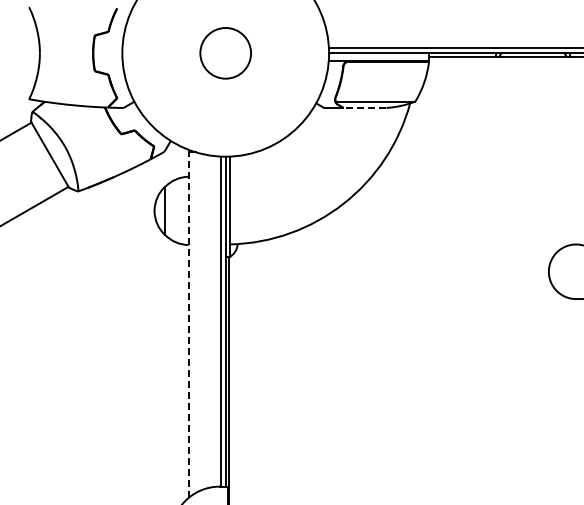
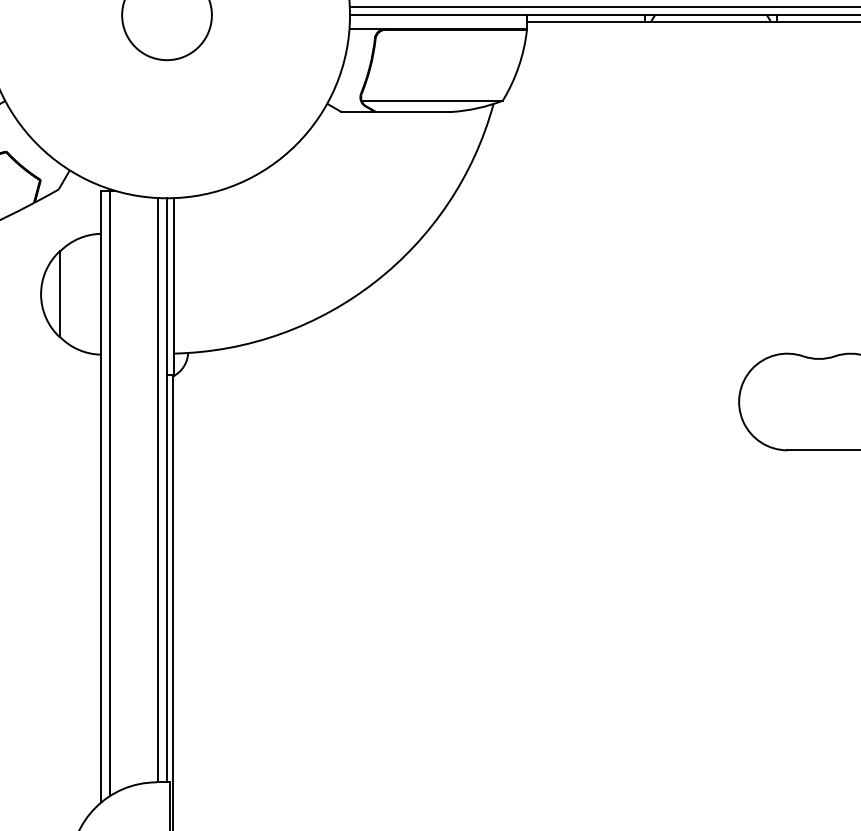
line: (364, 107) -> (412, 111), dashed -> solid
line: (193, 323) -> (109, 493), added
line: (188, 325) -> (101, 497), dashed -> solid

